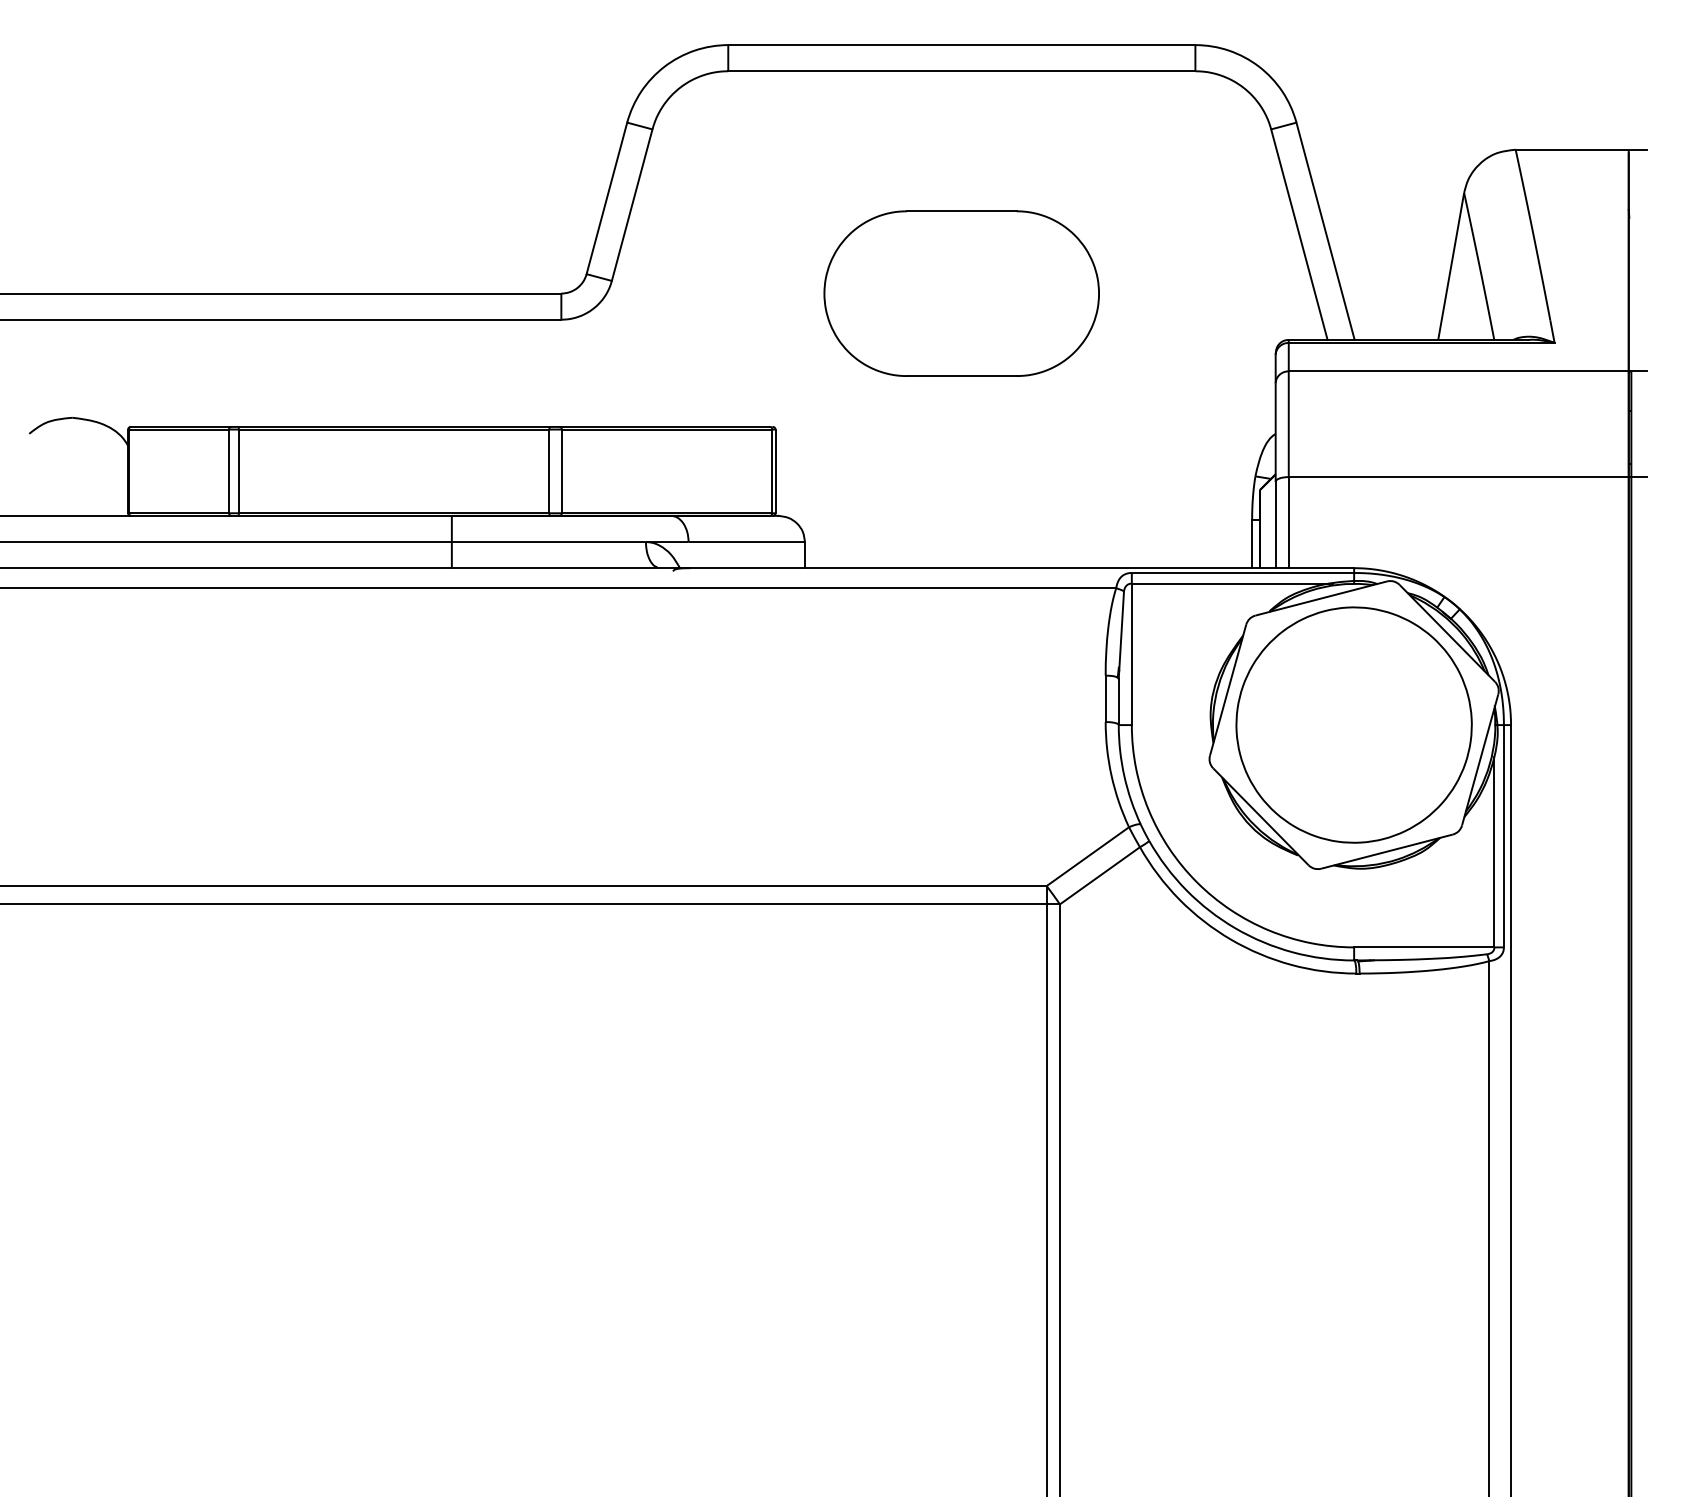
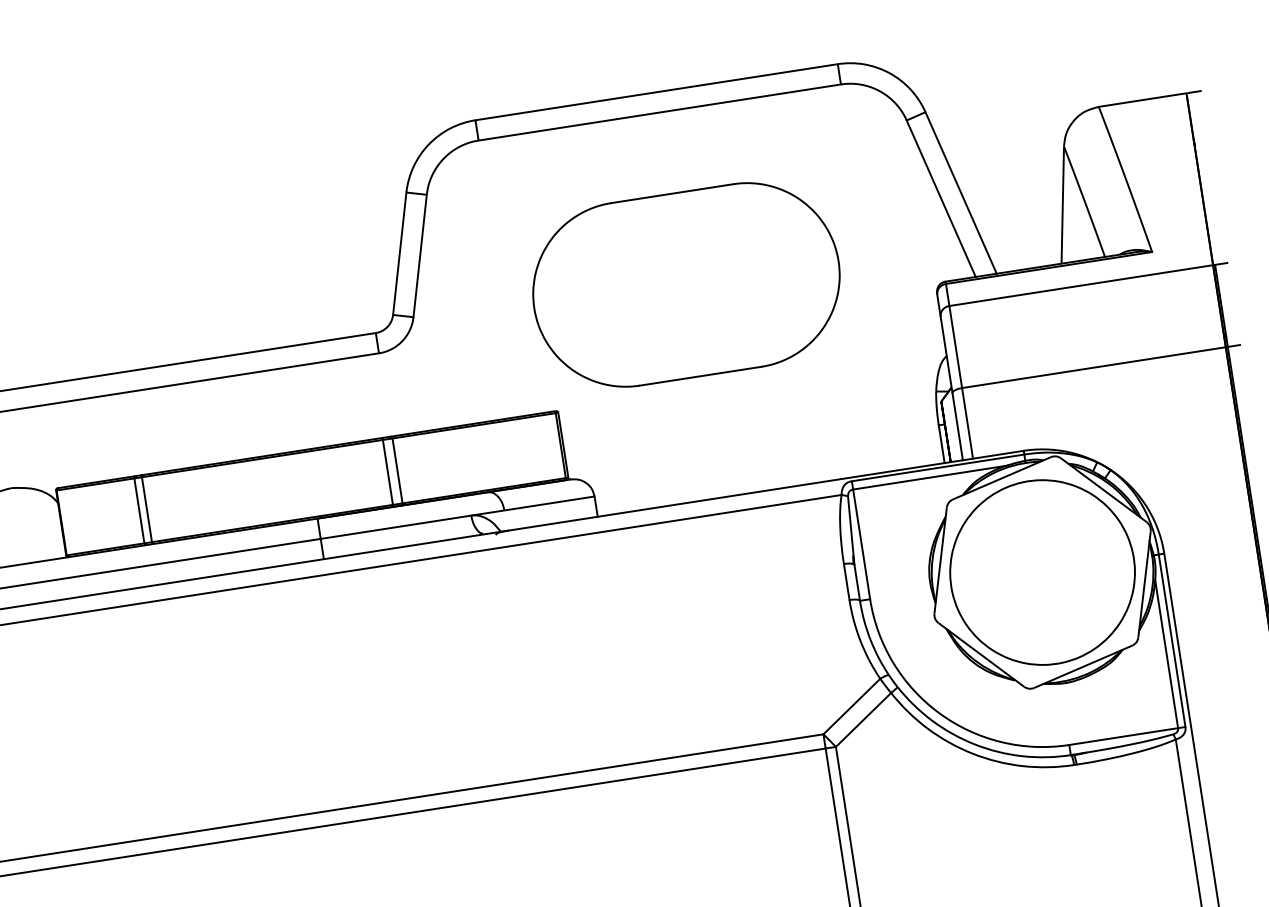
part: (961, 293) -> (686, 284), size x1.43

